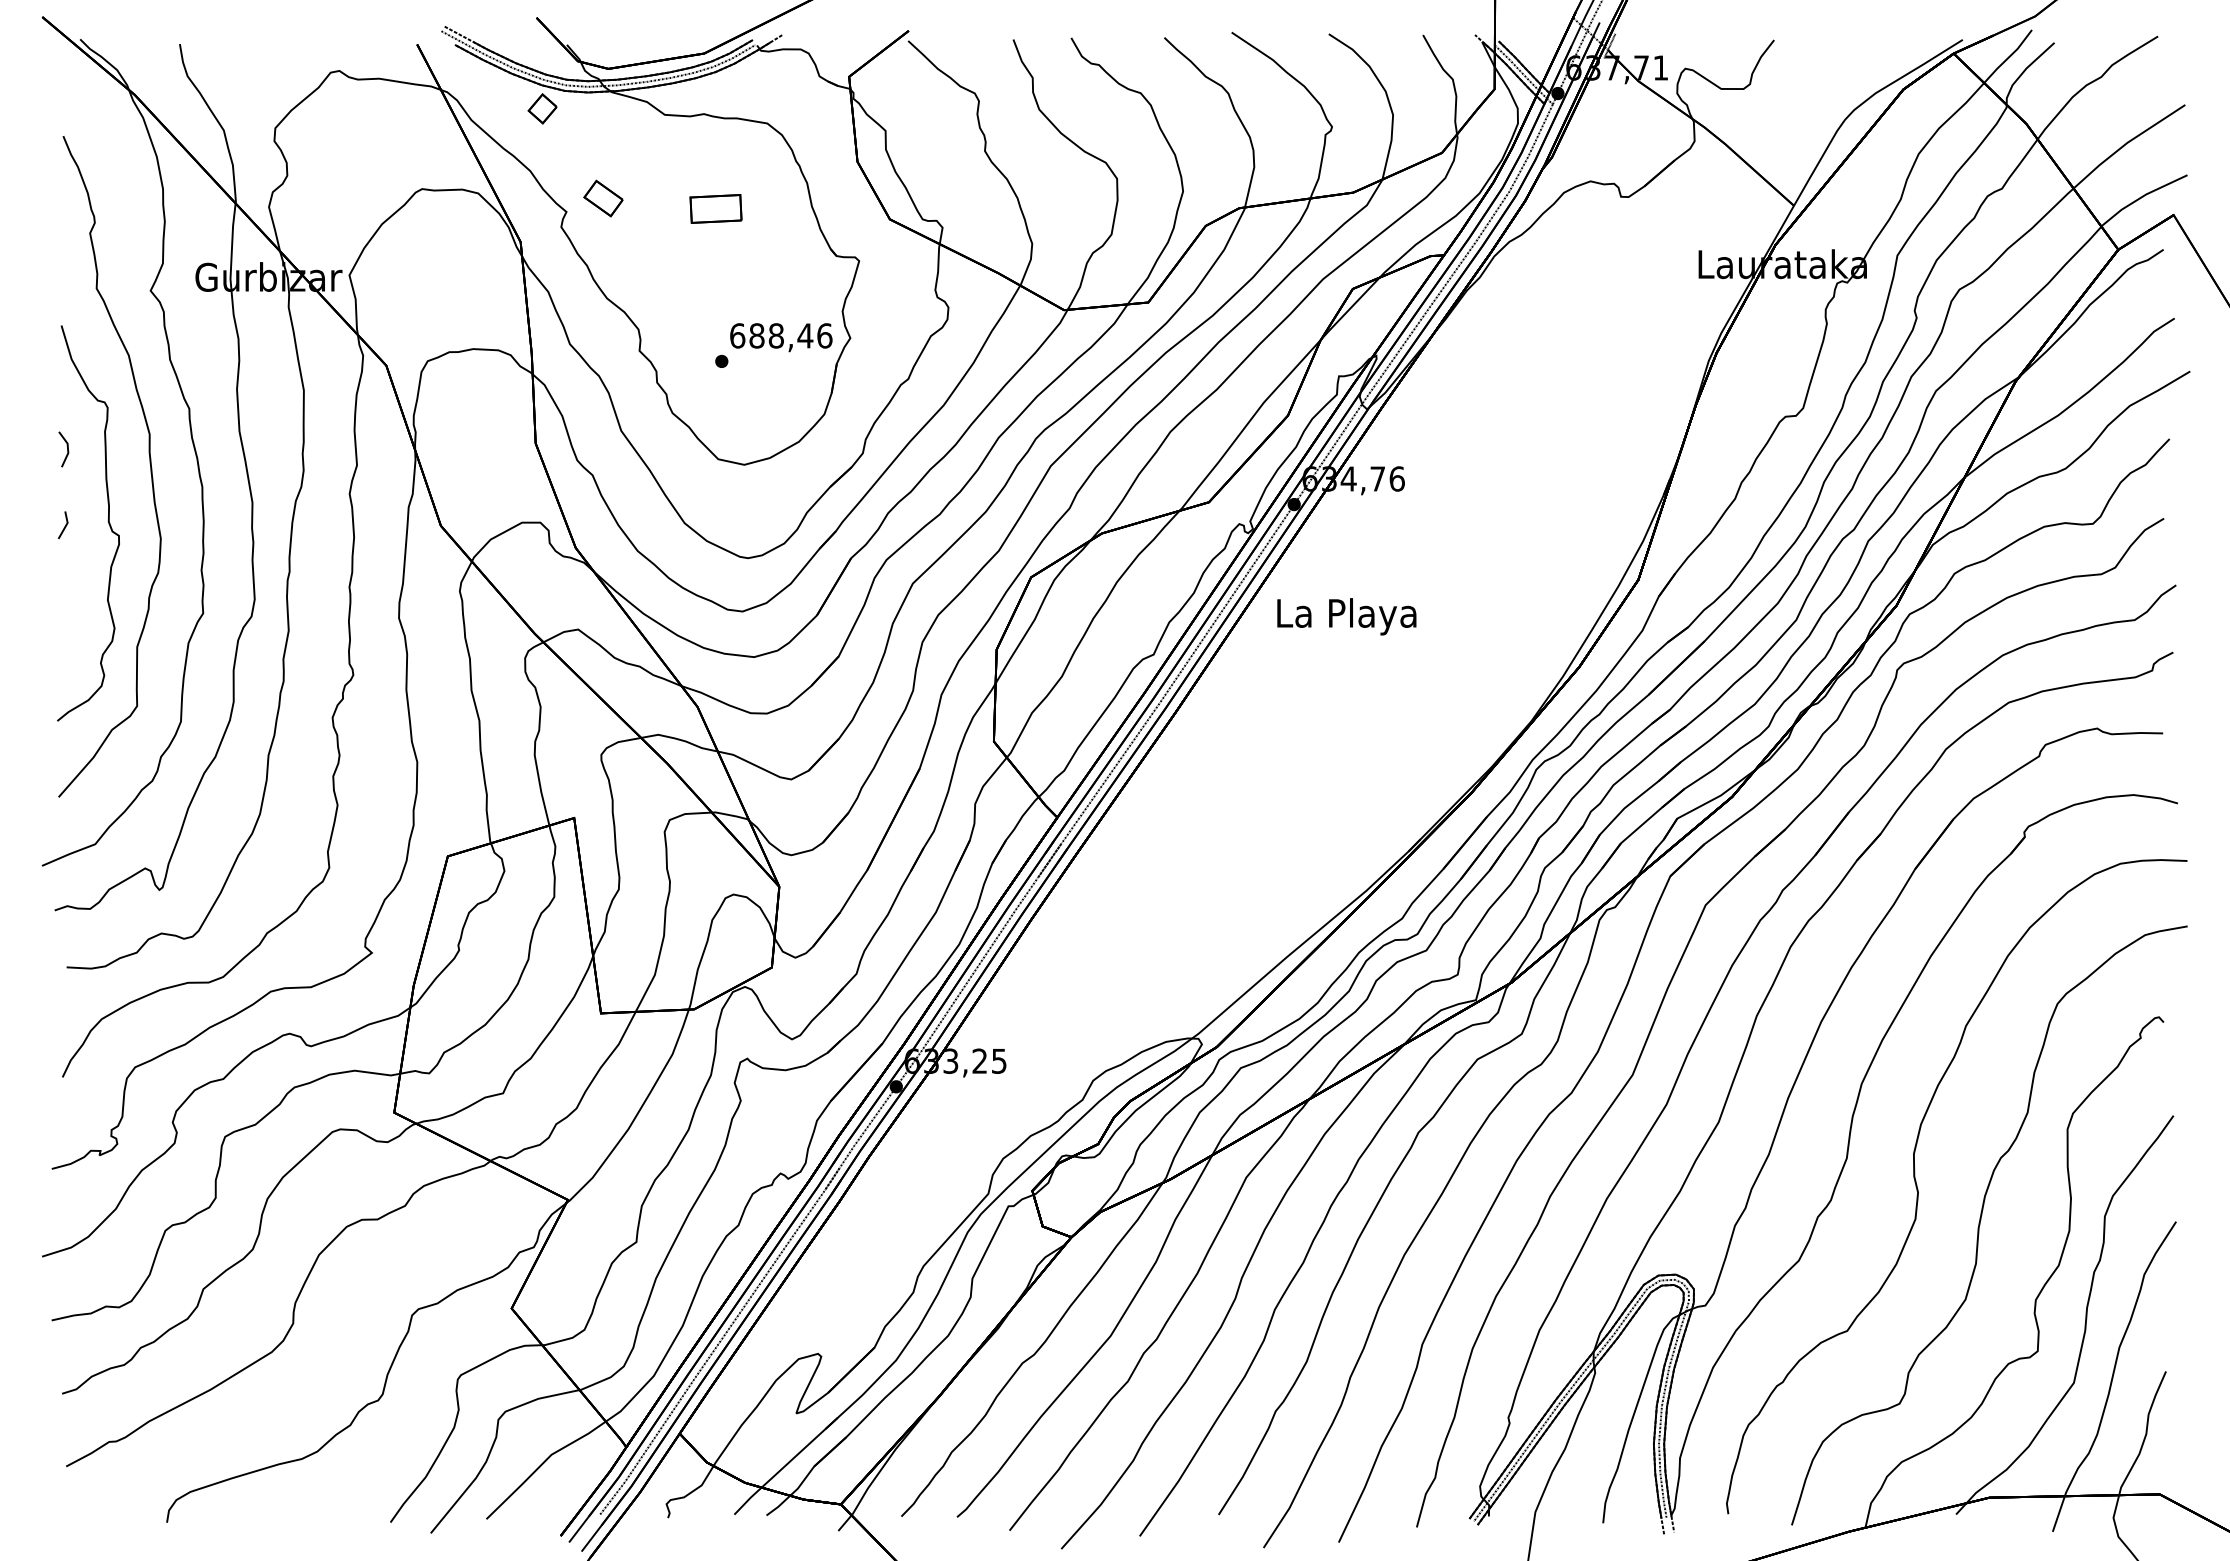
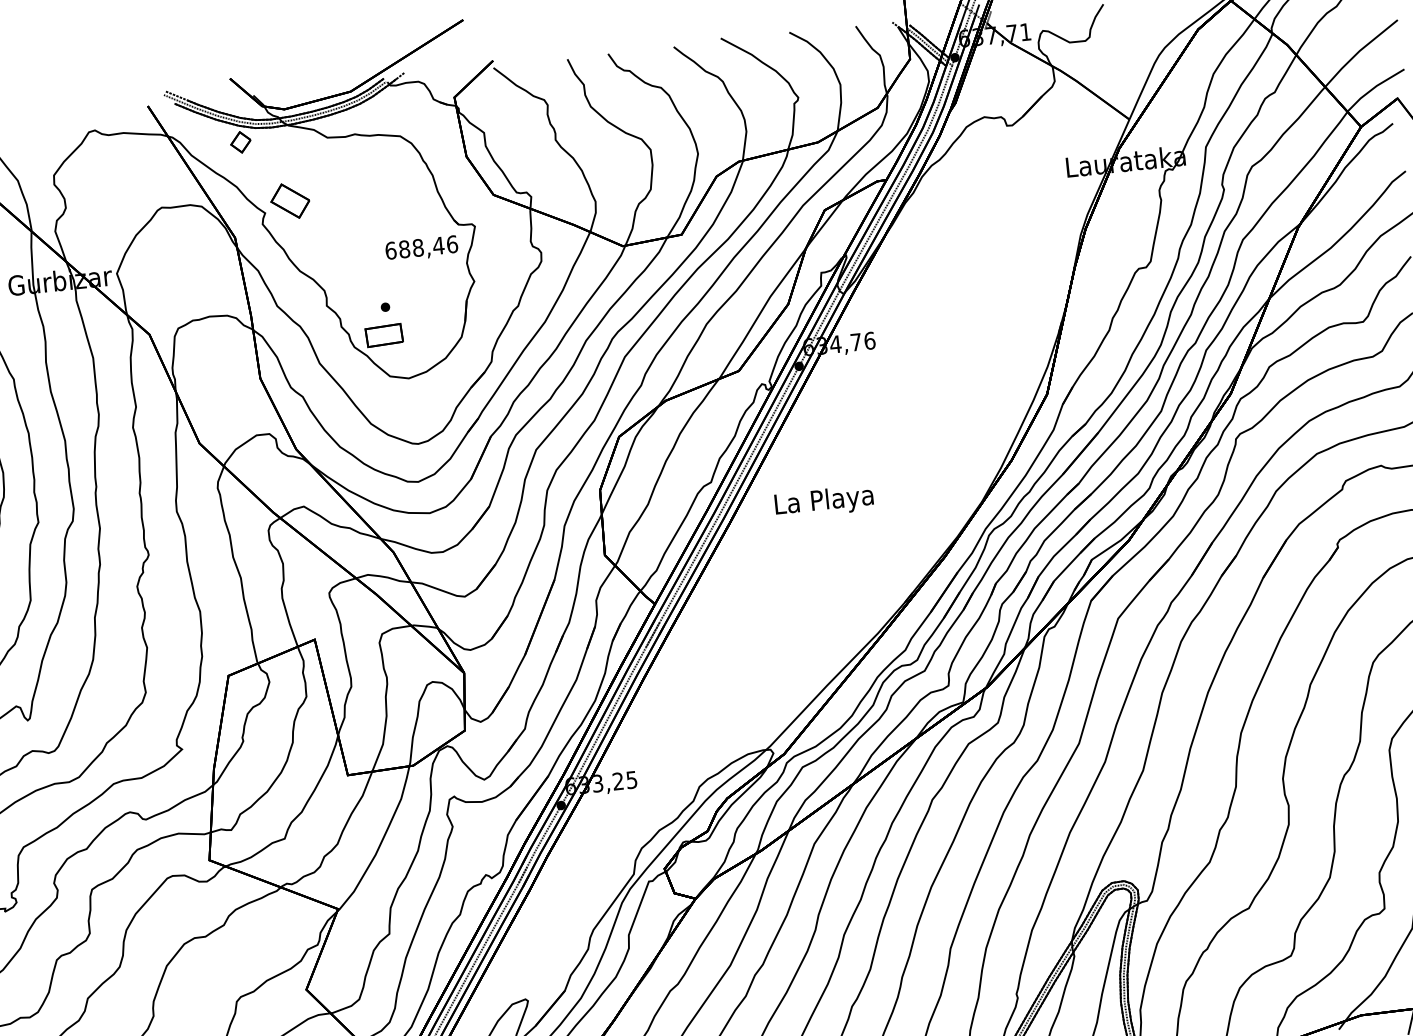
part: (603, 198) -> (290, 201), size x1.4
part: (715, 208) -> (383, 335), moved
text: (781, 337) -> (421, 248), moved
text: (1346, 616) -> (824, 501), moved

